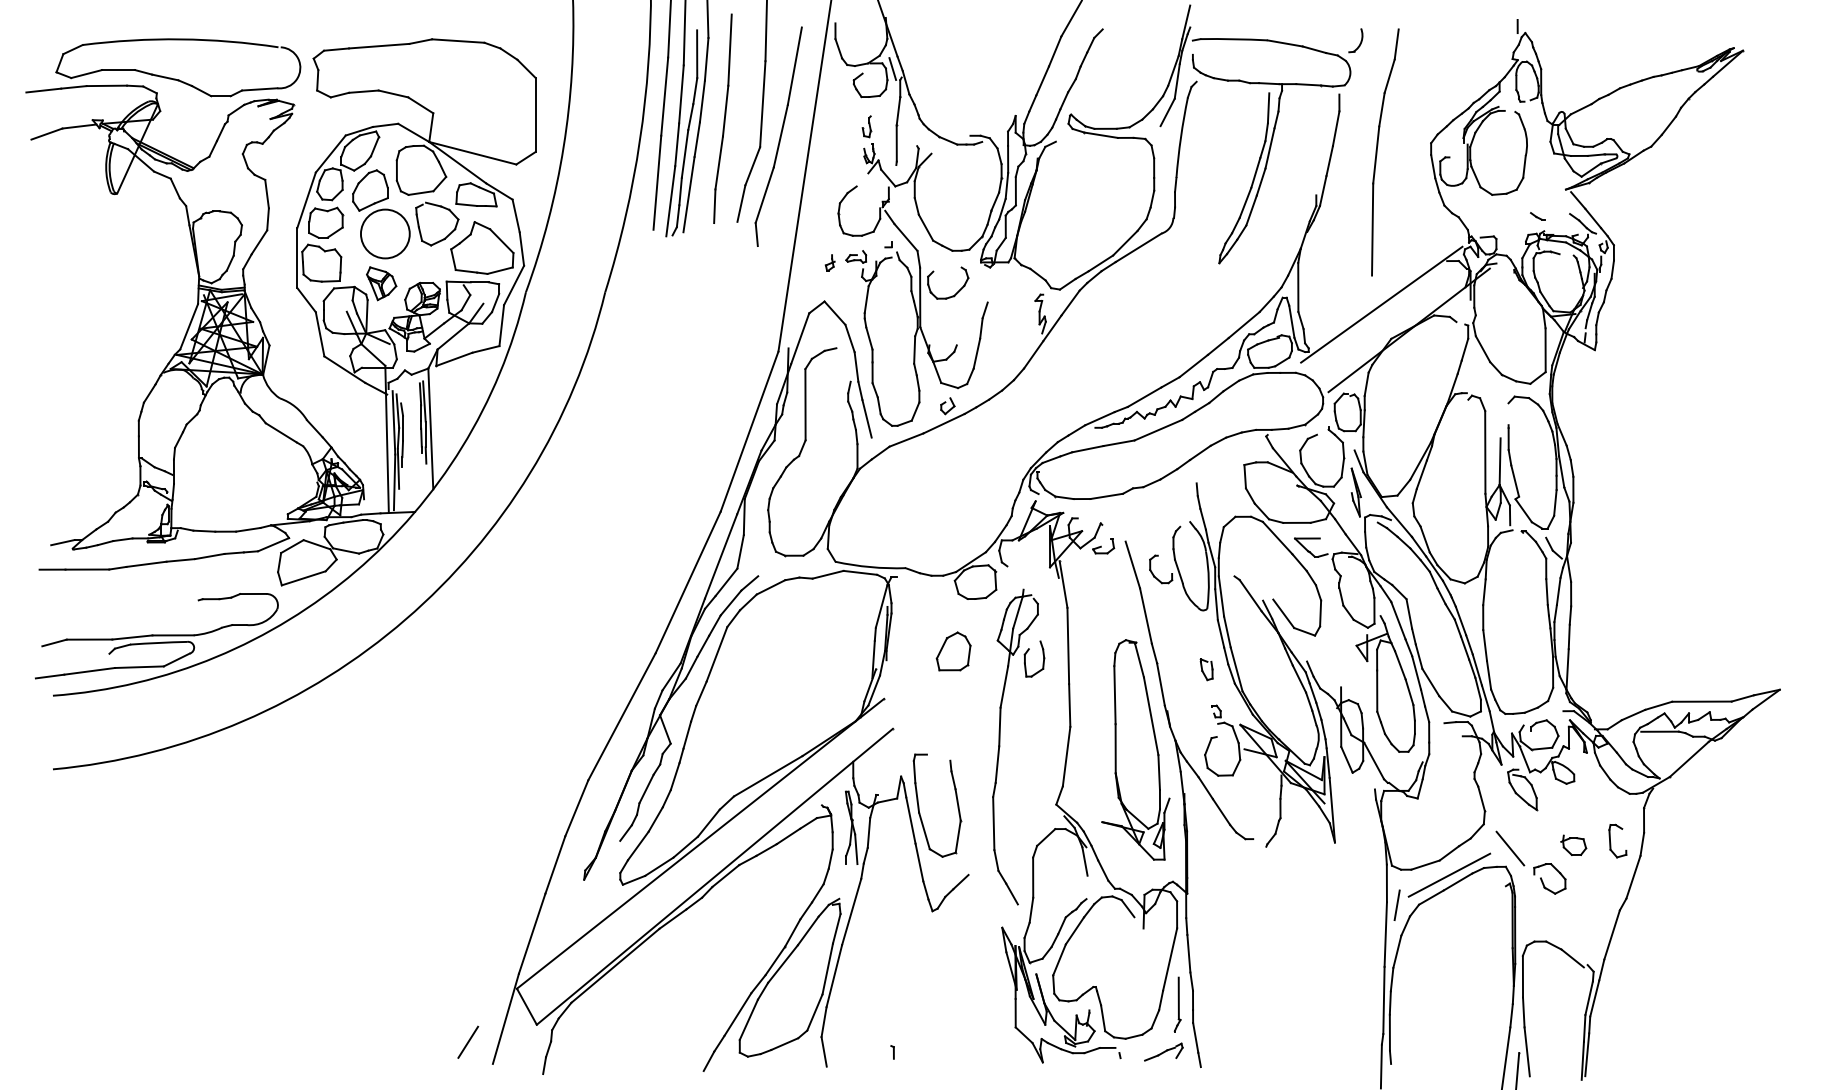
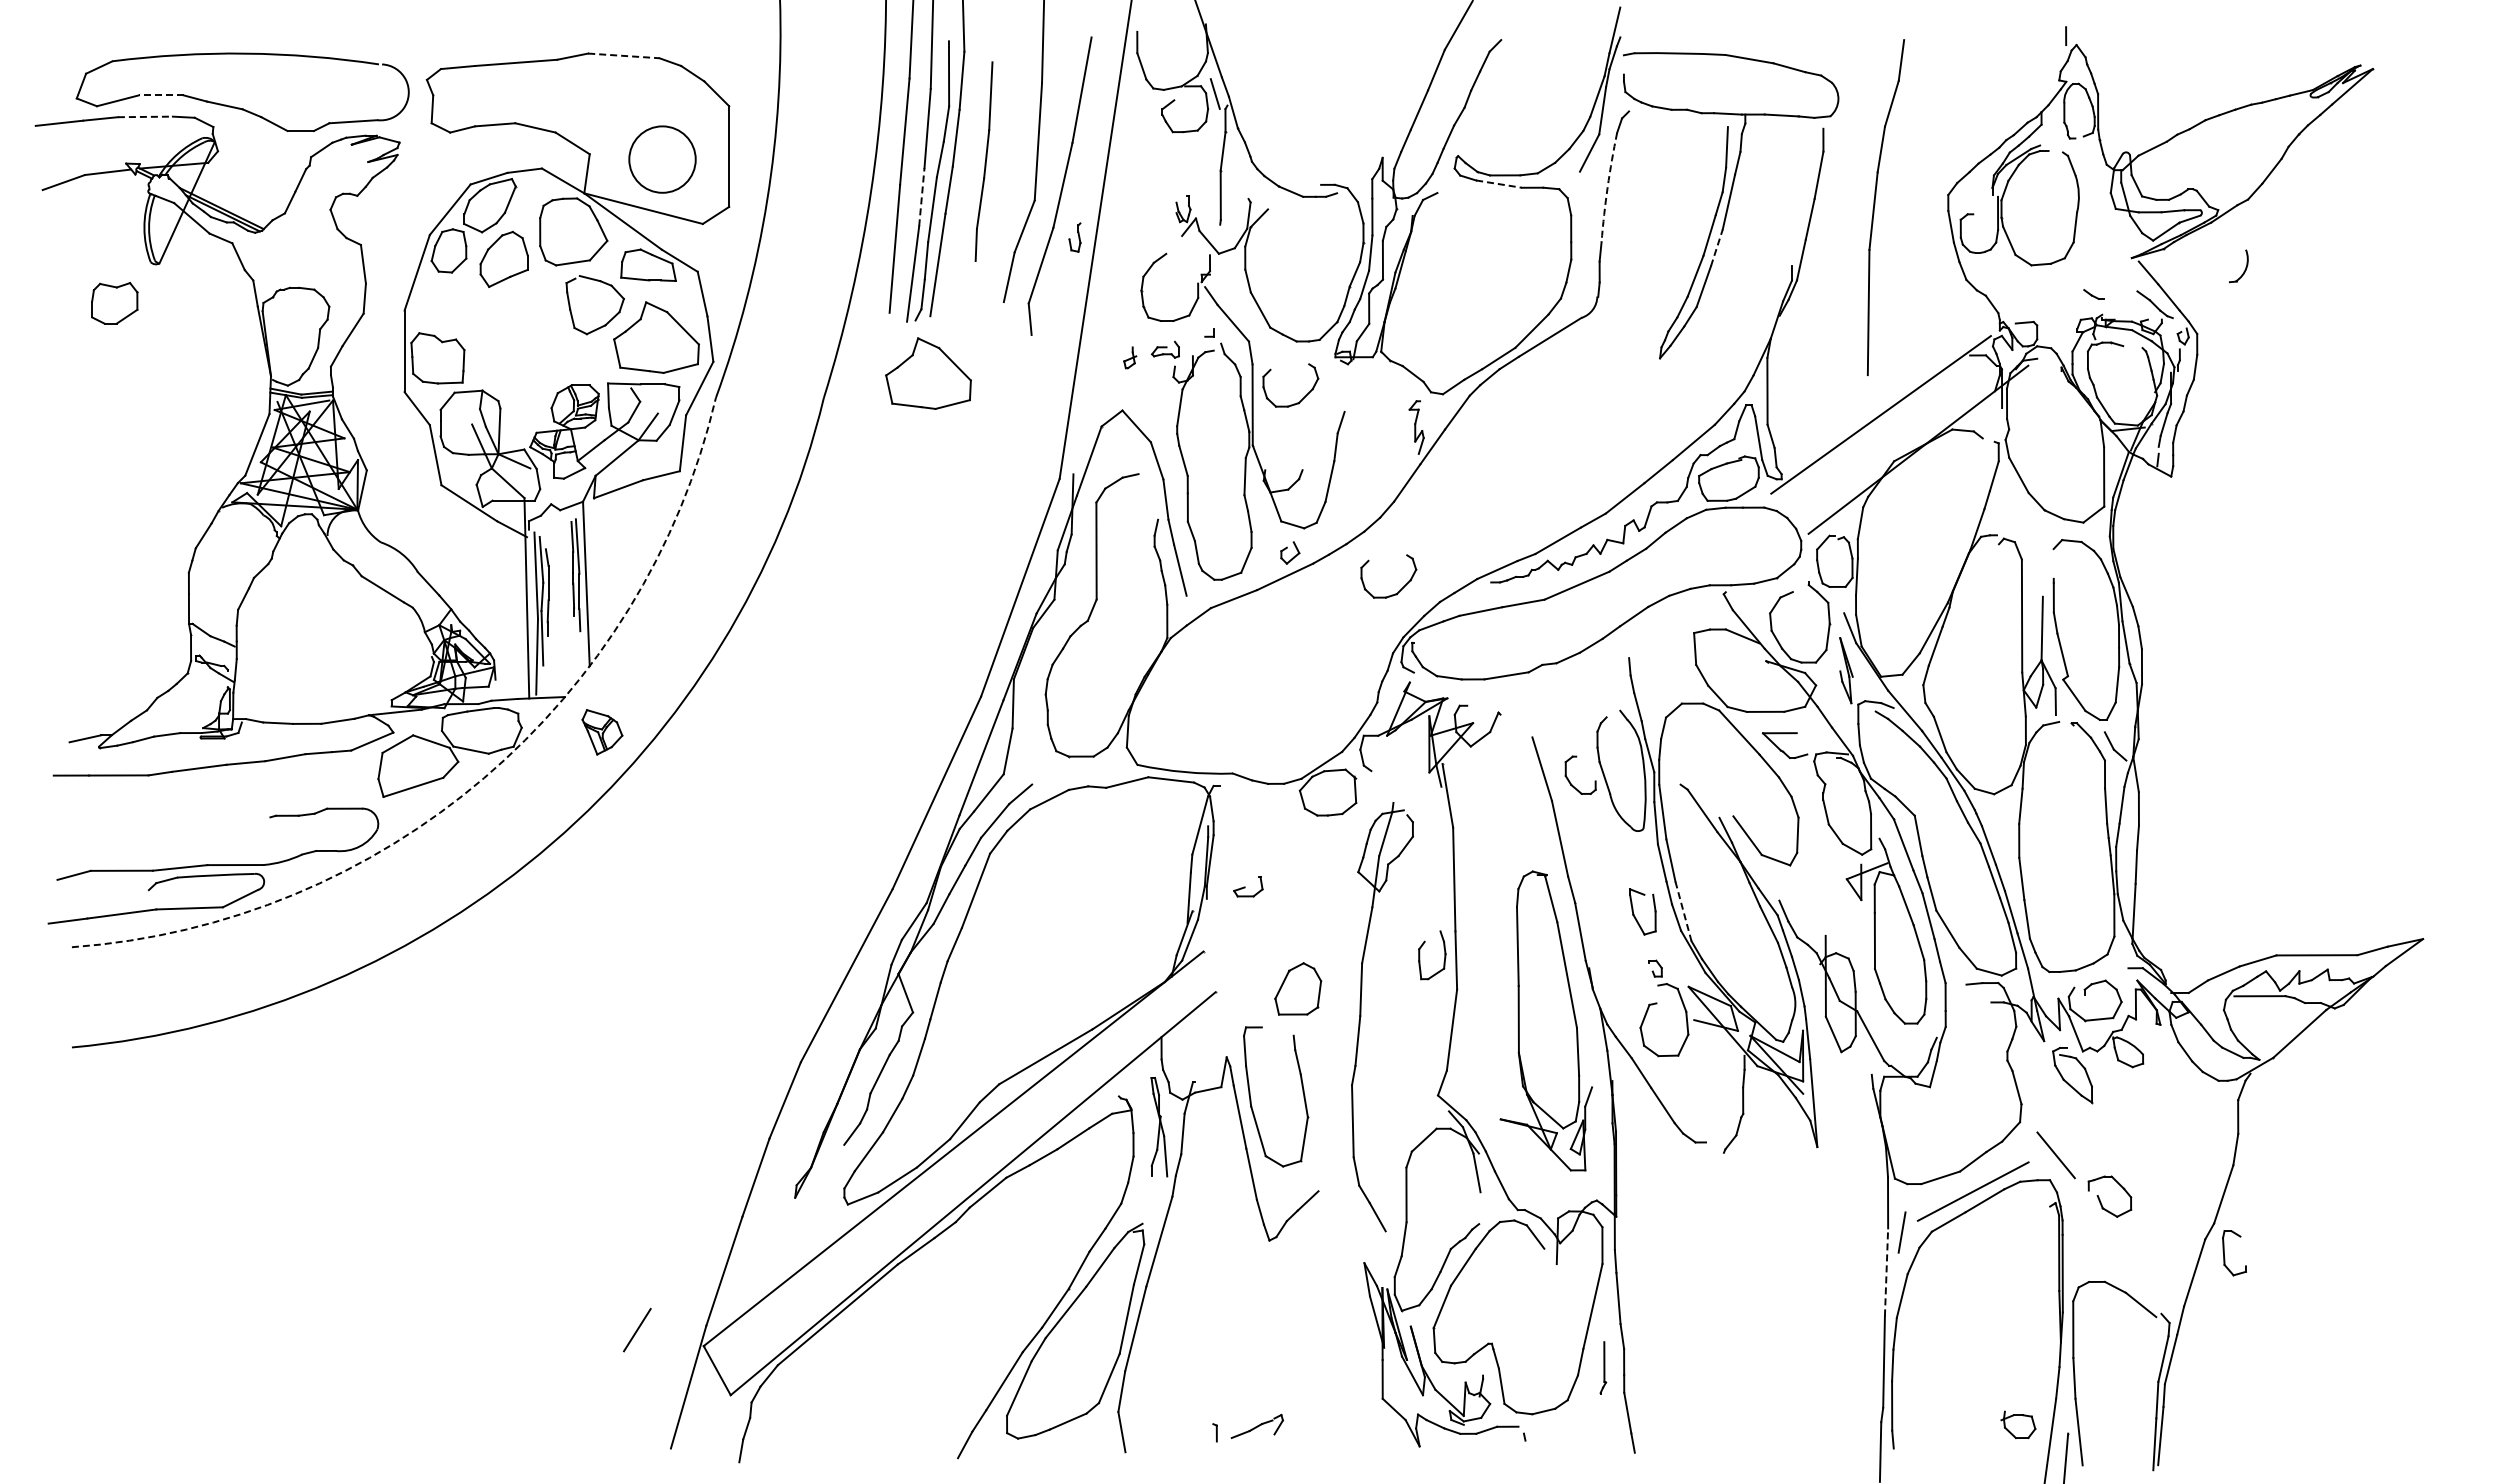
line: (458, 40) -> (623, 55), solid -> dashed
part: (1360, 42) -> (2244, 269), moved
line: (117, 70) -> (160, 95), solid -> dashed
line: (106, 85) -> (145, 116), solid -> dashed
part: (722, 118) -> (983, 161), size x0.7
part: (866, 126) -> (1074, 237), moved
line: (1101, 135) -> (1499, 184), solid -> dashed
arc: (1180, 137) -> (1607, 187), solid -> dashed
line: (676, 144) -> (921, 196), solid -> dashed
line: (1261, 181) -> (1717, 247), solid -> dashed
part: (325, 222) -> (114, 303), moved
circle: (385, 233) -> (662, 159), moved
part: (682, 274) -> (928, 373), added
part: (381, 283) -> (602, 732), moved
part: (1029, 432) -> (1401, 588), added
part: (1103, 546) -> (1248, 886), moved
arc: (355, 571) -> (484, 778), solid -> dashed
part: (953, 651) -> (1298, 988), moved
part: (1025, 659) -> (1420, 955), moved
part: (1206, 669) -> (1642, 911), size x1.6
line: (1236, 669) -> (1683, 911), solid -> dashed
part: (1611, 844) -> (2225, 1257), moved
part: (1573, 845) -> (2018, 1424), moved
line: (1385, 933) -> (1886, 1271), solid -> dashed
part: (1177, 1004) -> (1603, 1367), size x0.7
line: (468, 1042) -> (637, 1330), moved
part: (1163, 1052) -> (1256, 1426), moved

